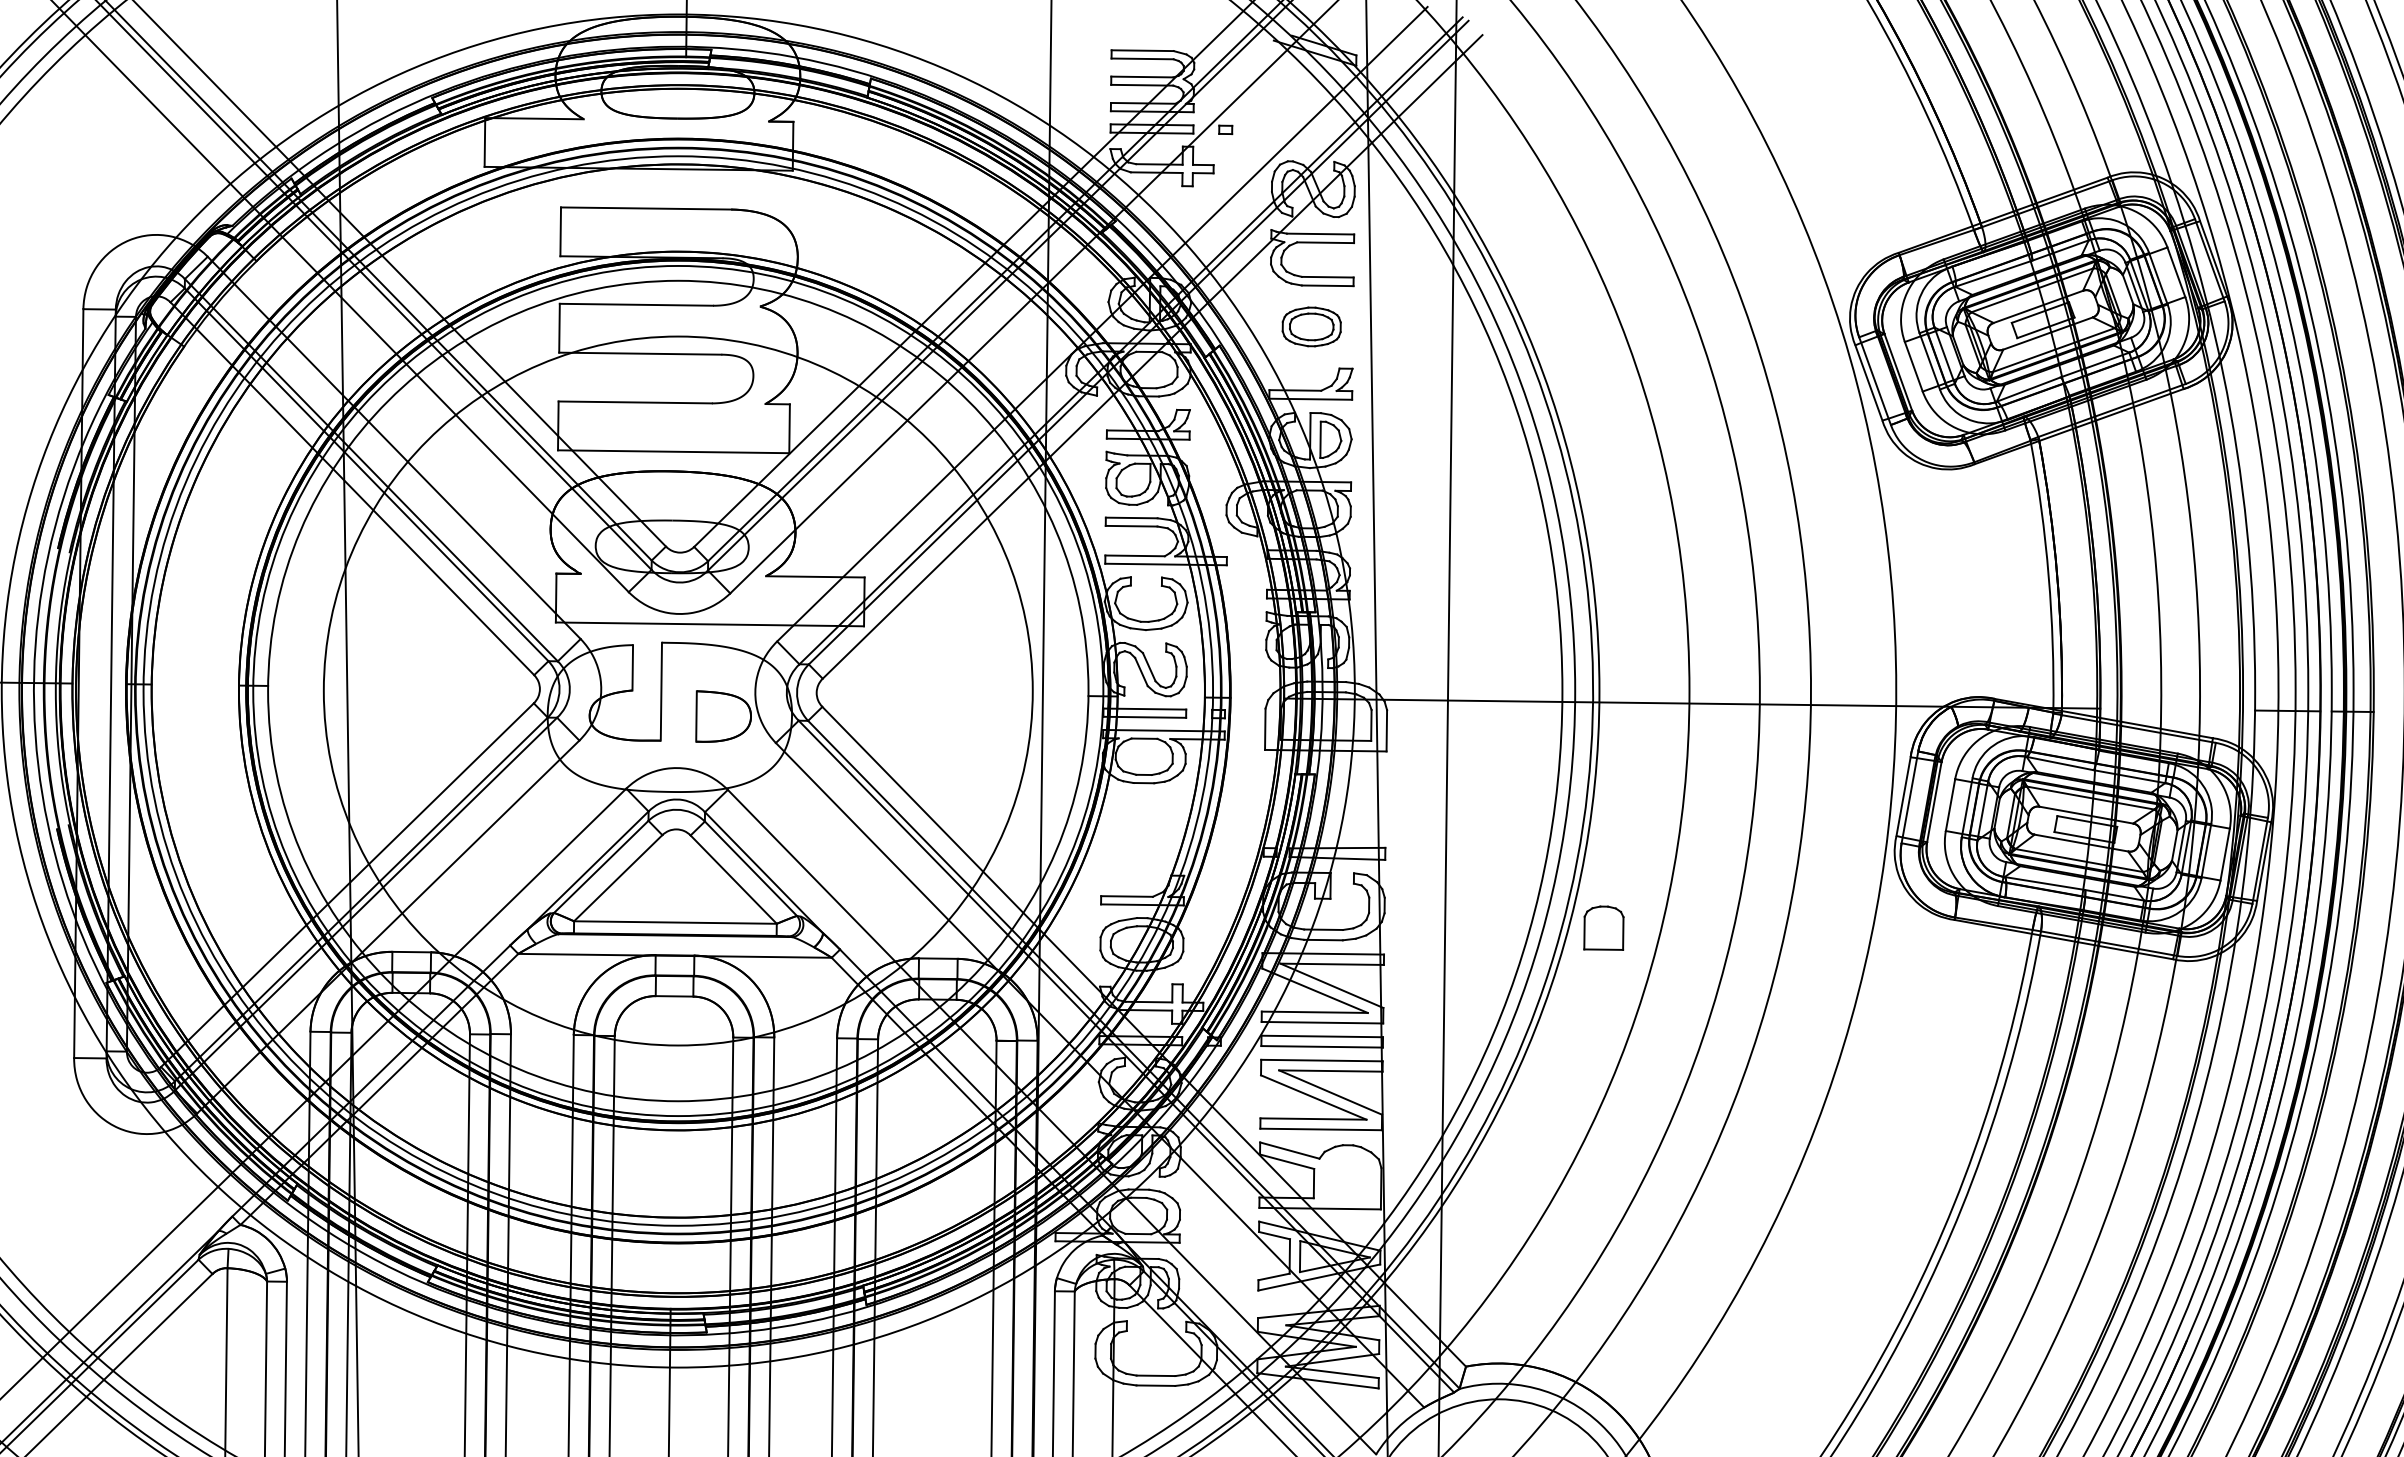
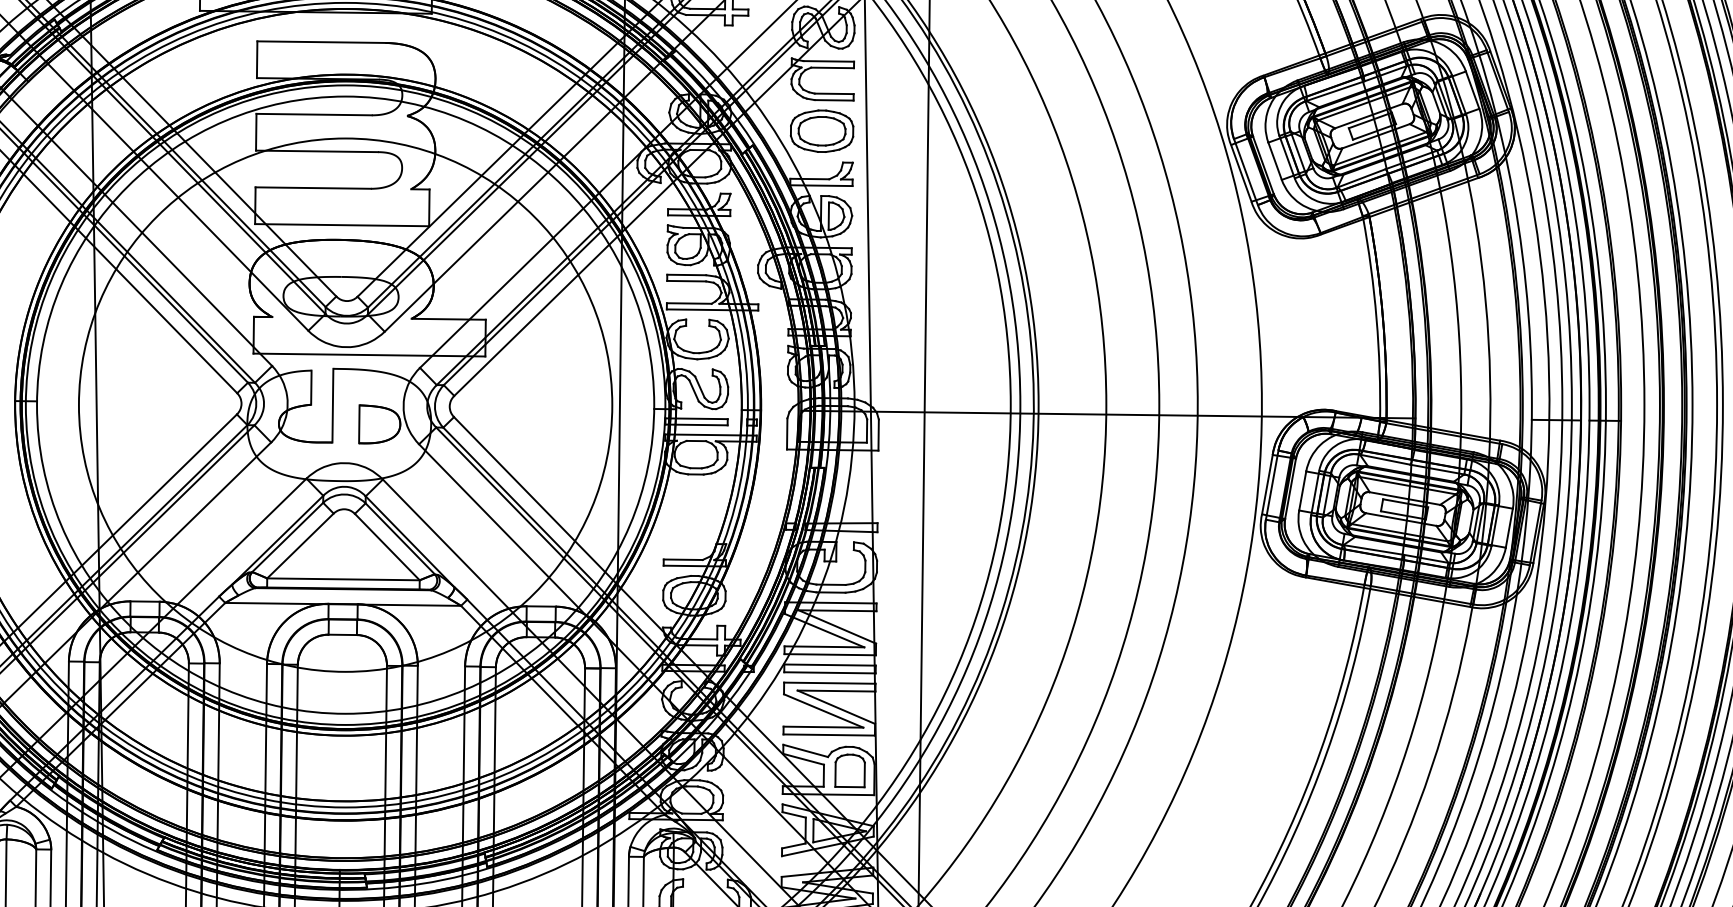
part: (1311, 326) -> (821, 130), size x1.43
part: (1603, 927) -> (849, 770), moved

